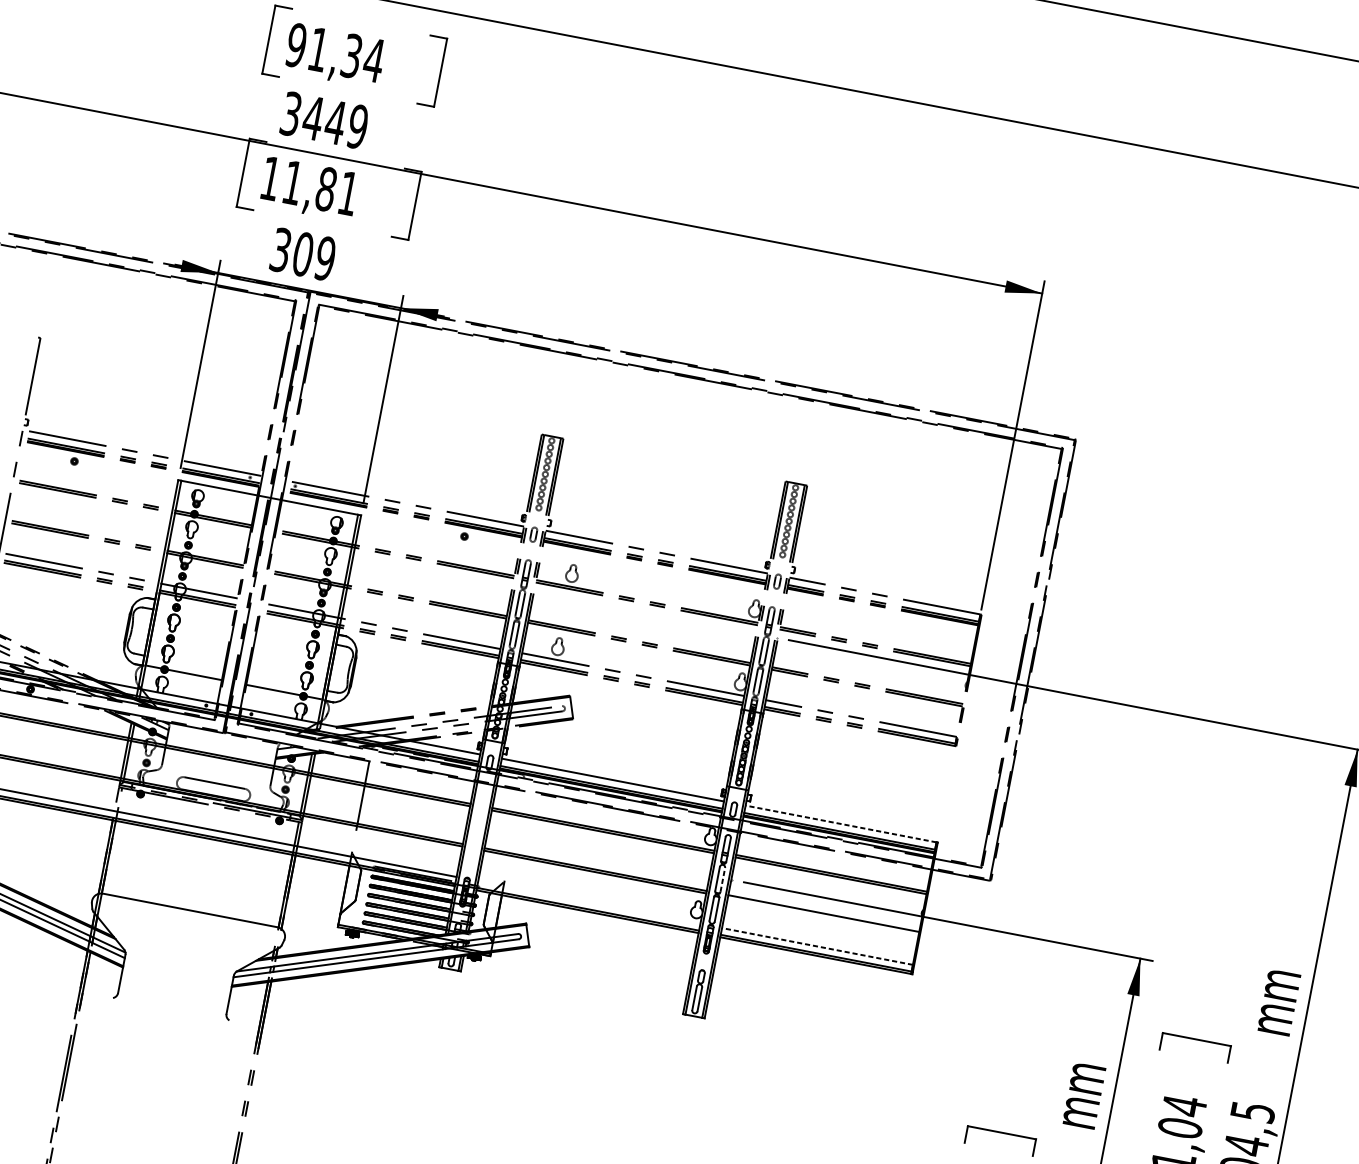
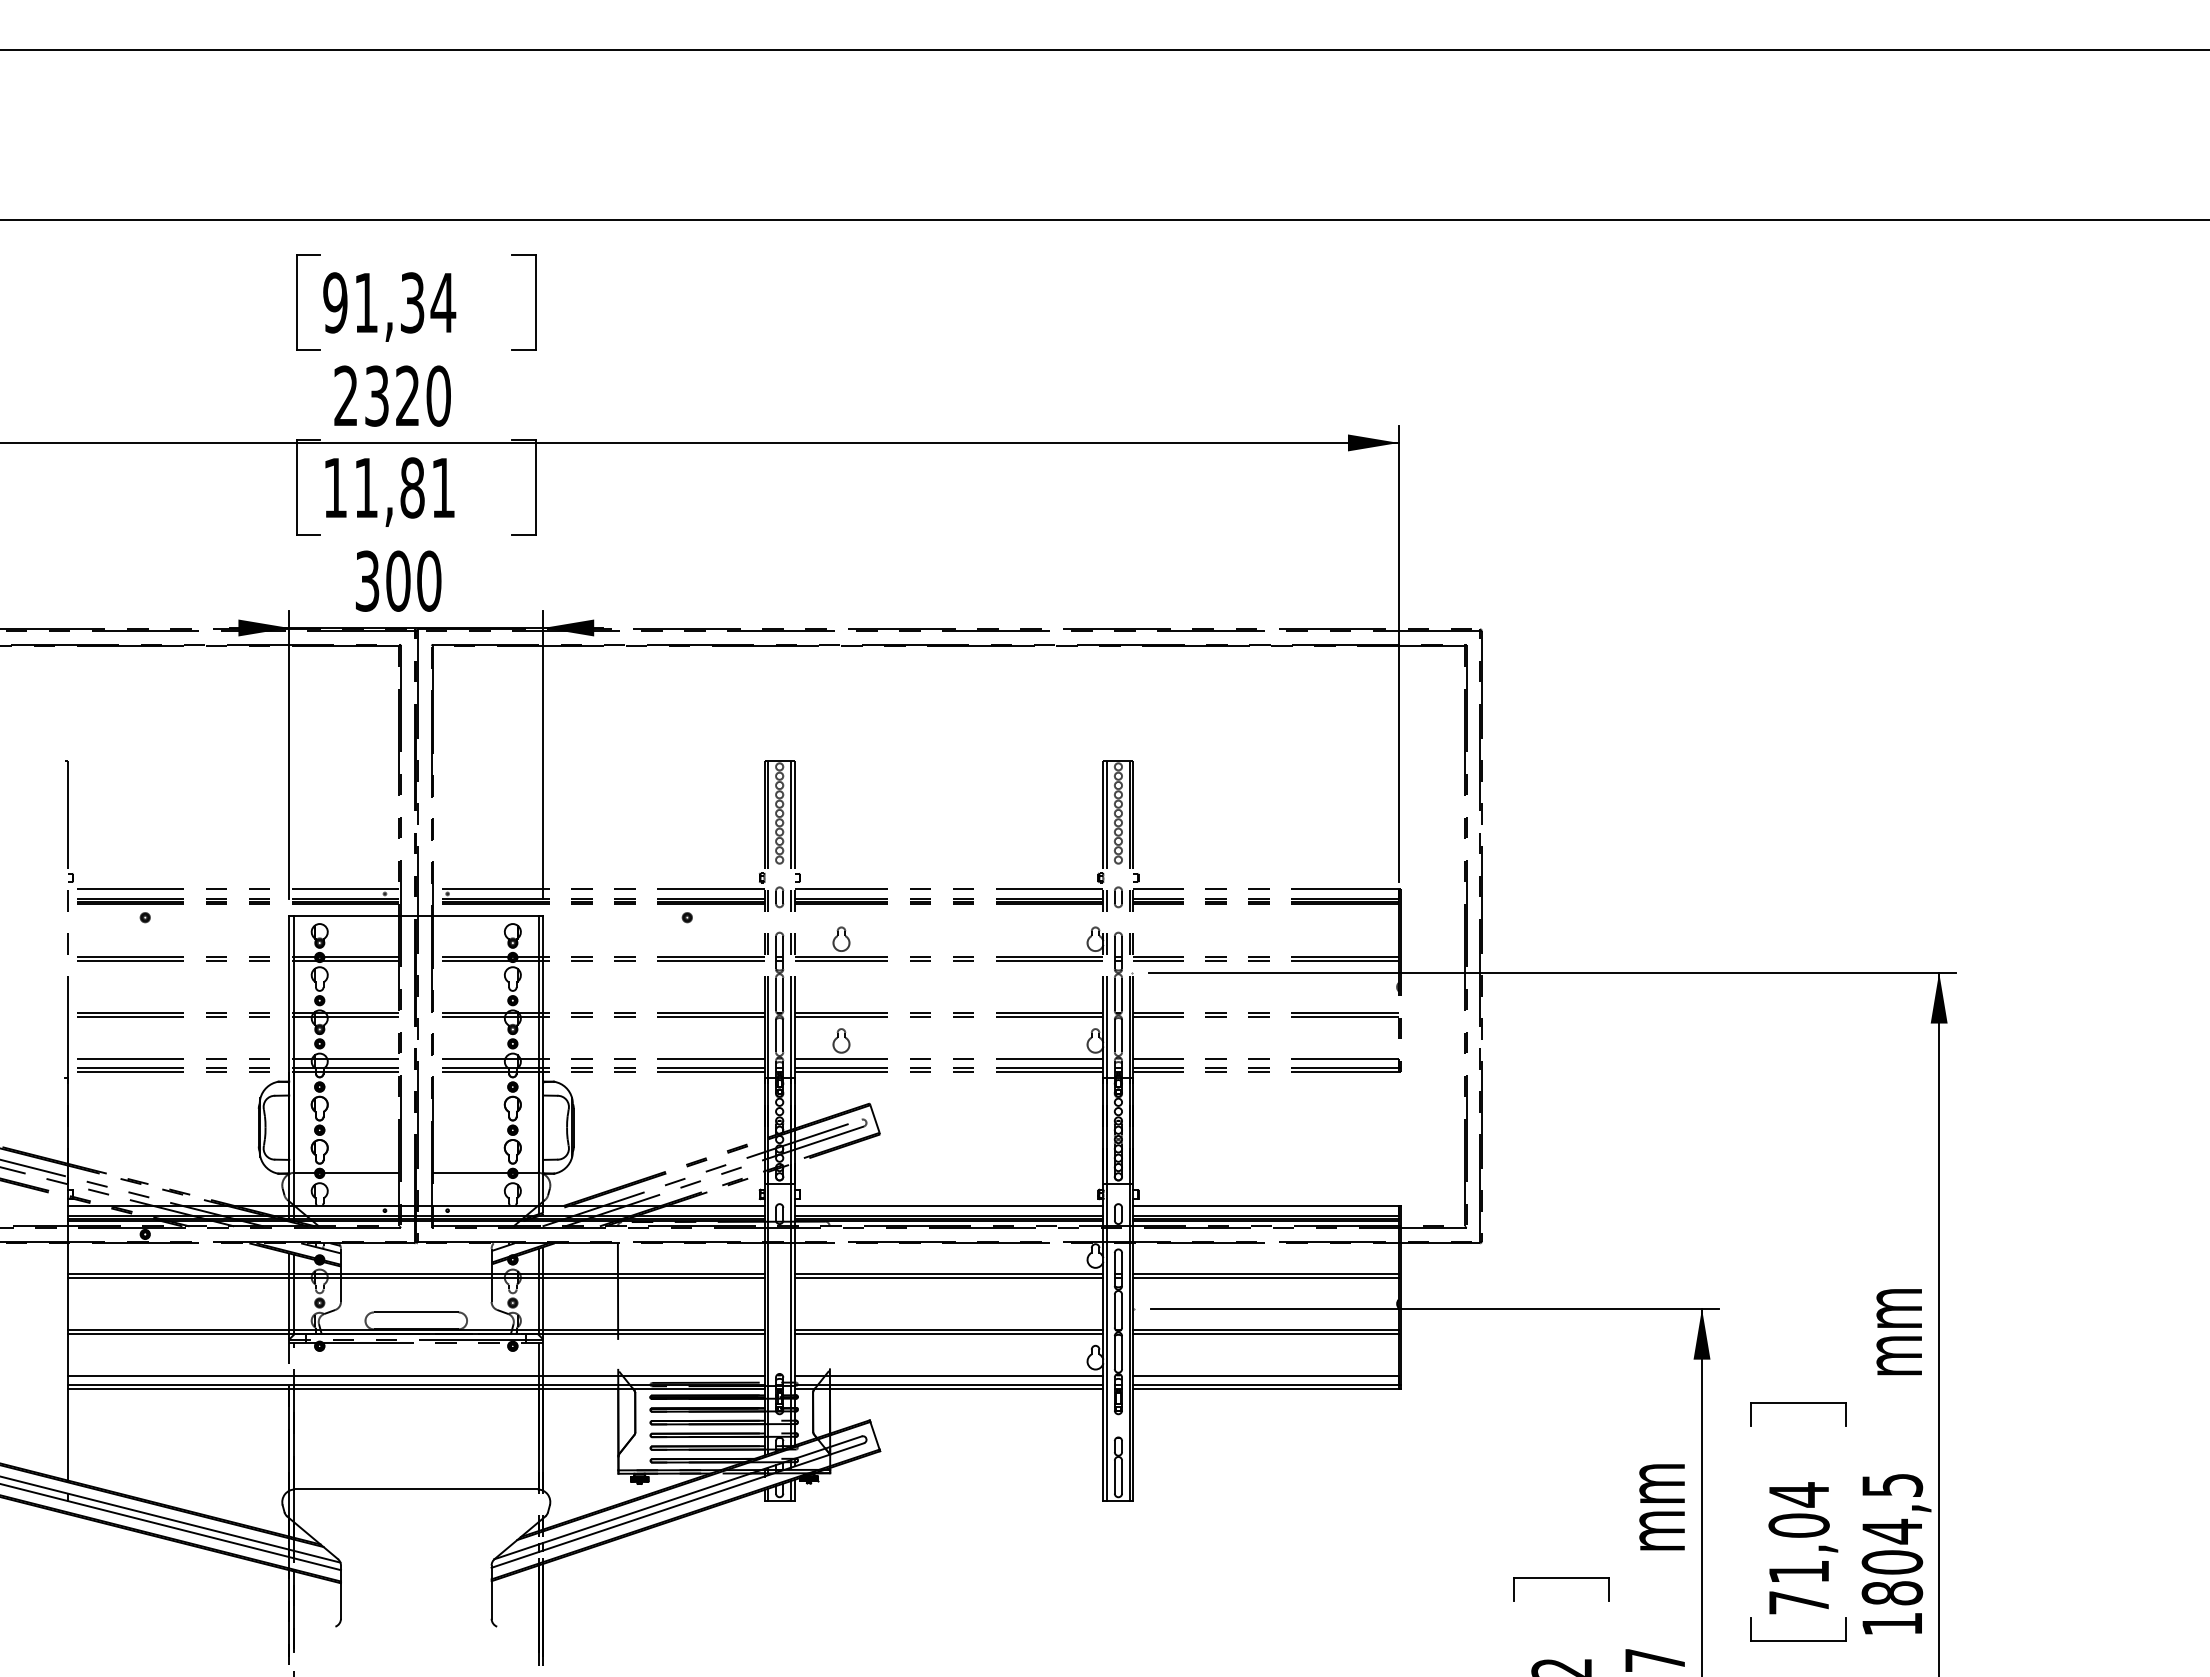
text: (324, 119) -> (392, 395), 3449 -> 2320
text: (325, 258) -> (429, 580), 309 -> 300
line: (841, 823) -> (1266, 1205), dashed -> solid
line: (723, 880) -> (1122, 1311), dashed -> solid
line: (588, 902) -> (948, 1375), added
line: (822, 915) -> (1265, 1333), added
line: (817, 946) -> (1266, 1375), dashed -> solid

